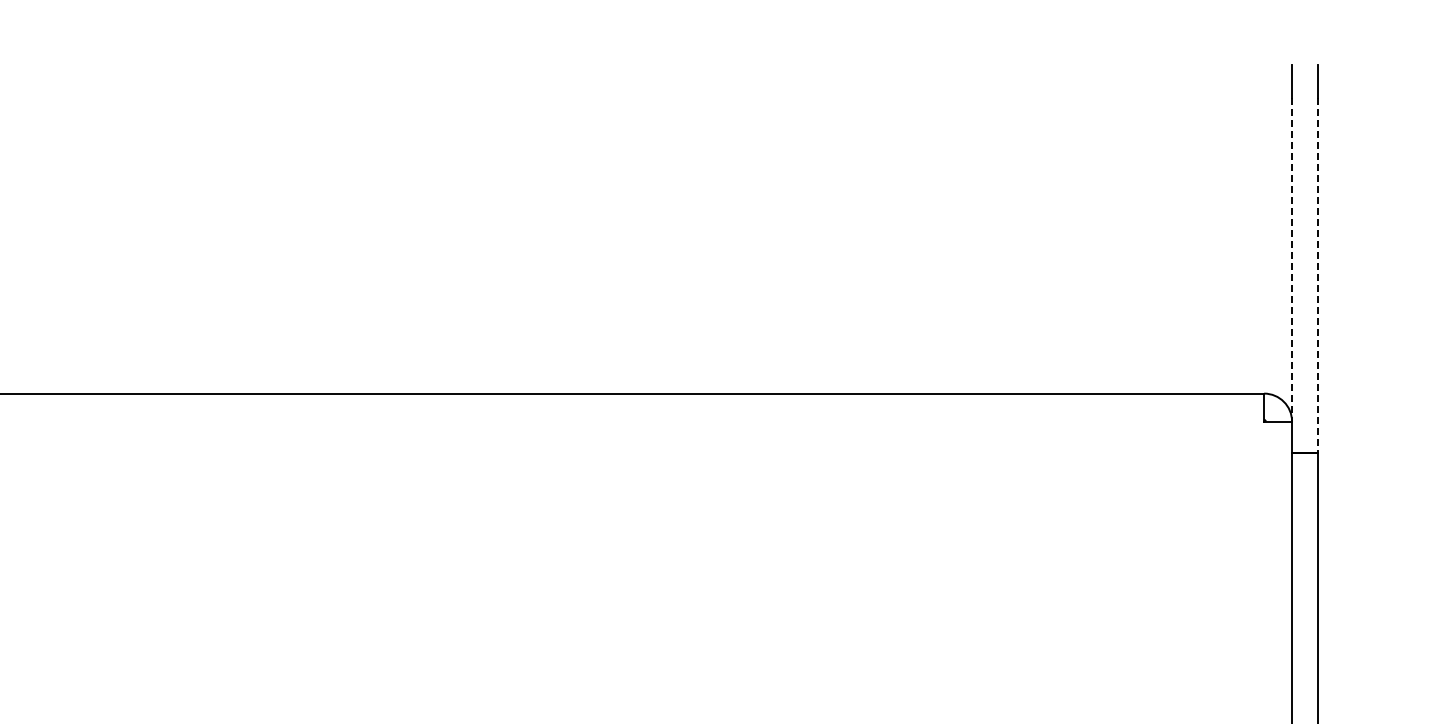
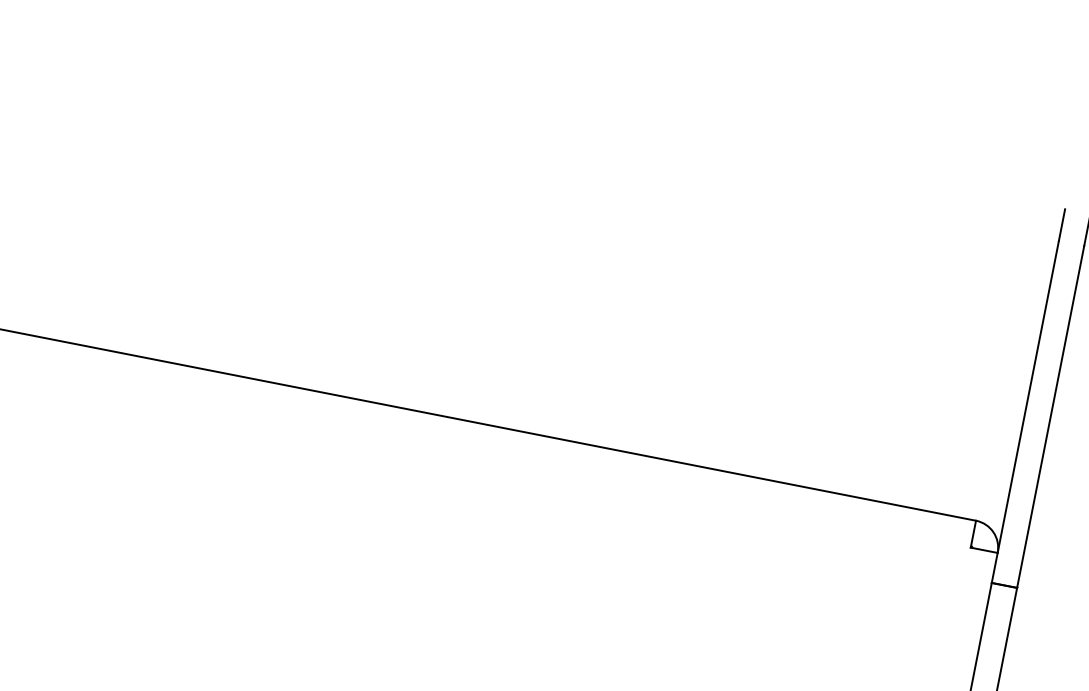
line: (1292, 259) -> (1028, 396), dashed -> solid
line: (1318, 275) -> (1050, 417), dashed -> solid

